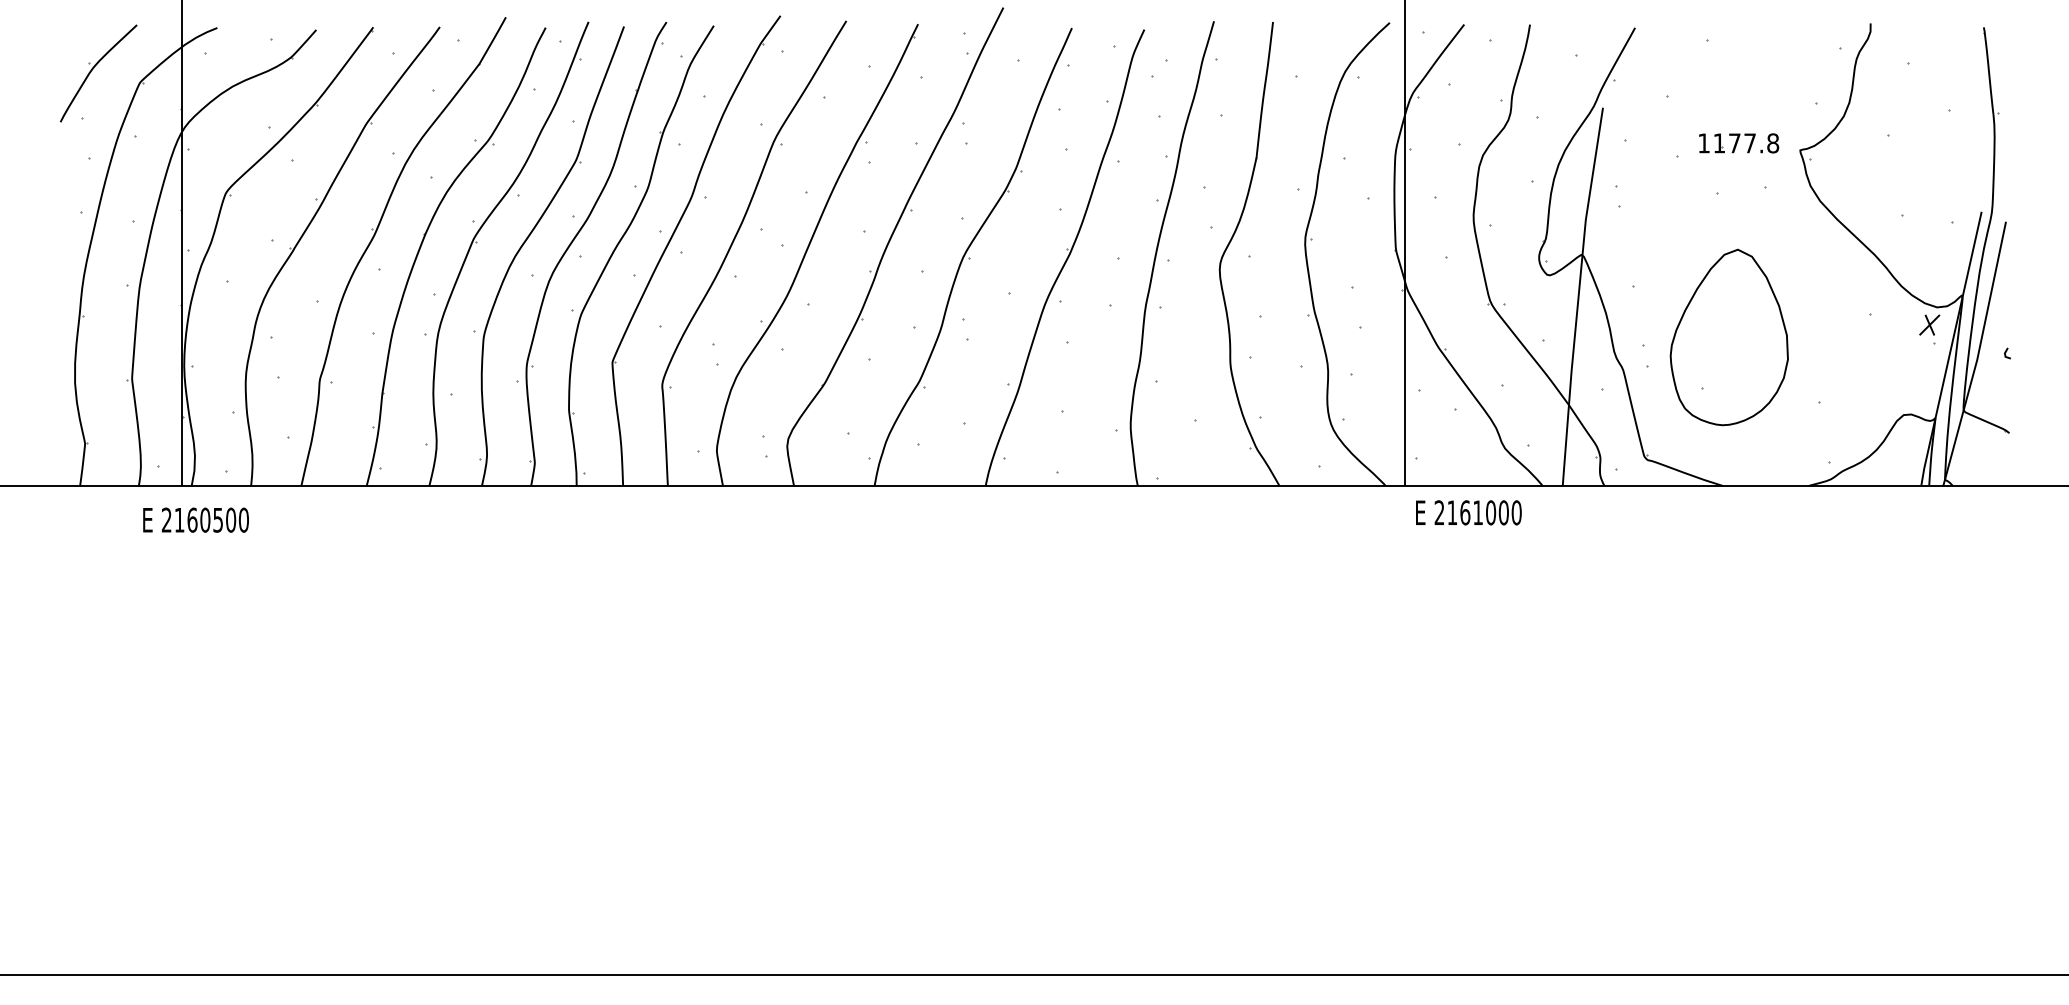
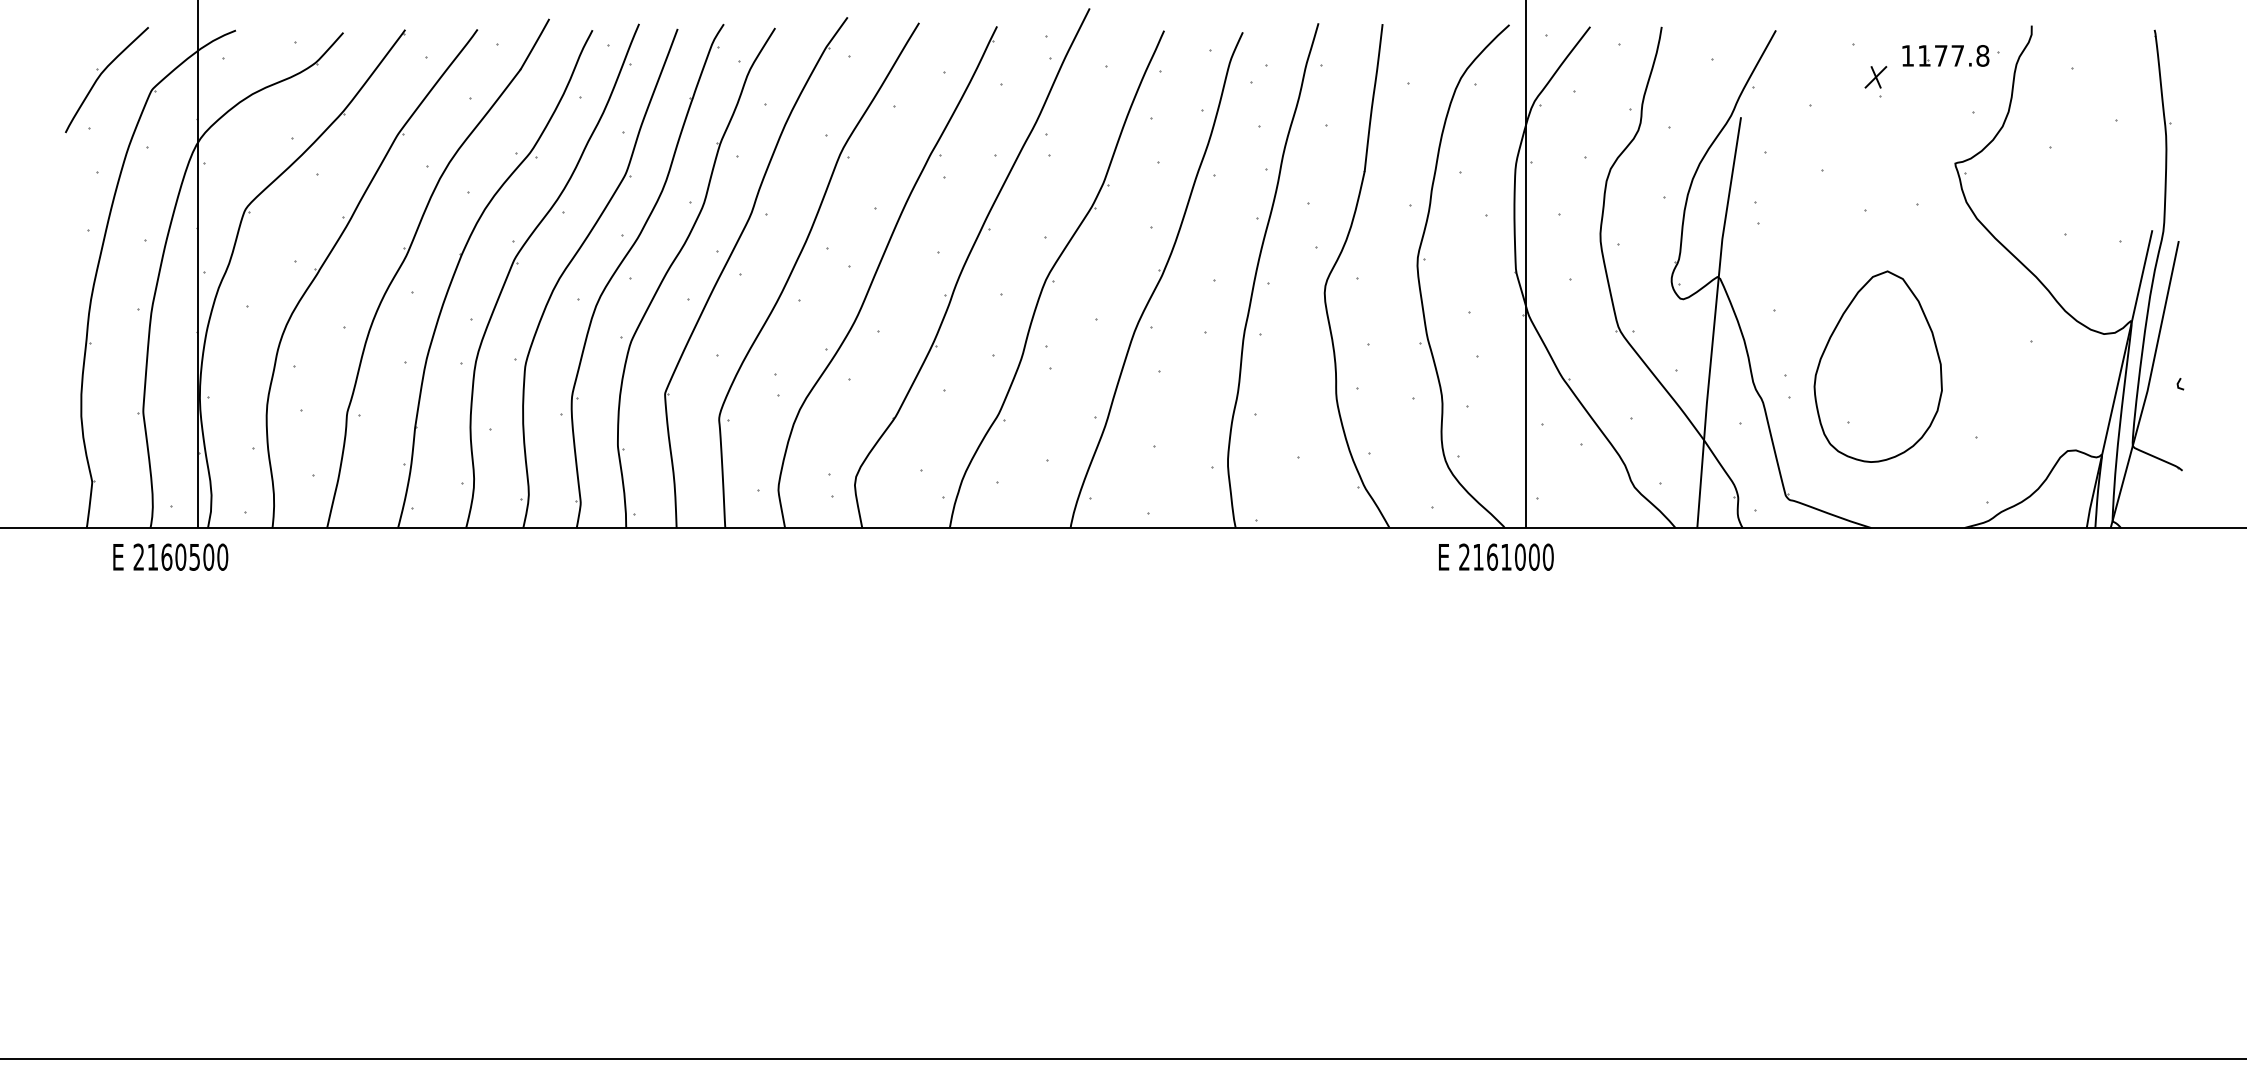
part: (1738, 143) -> (1945, 55), moved
part: (1929, 328) -> (1875, 81), moved
text: (1469, 512) -> (1496, 556), moved
text: (195, 519) -> (170, 556), moved

